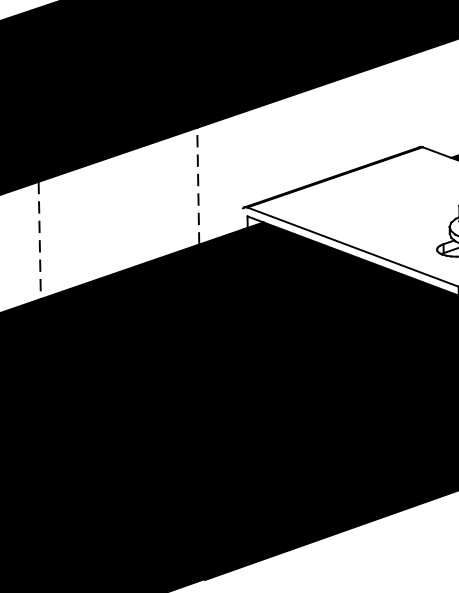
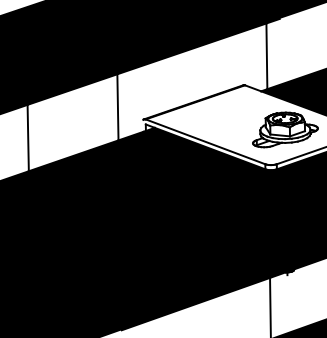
line: (197, 184) -> (117, 106), dashed -> solid
line: (40, 241) -> (28, 138), dashed -> solid

